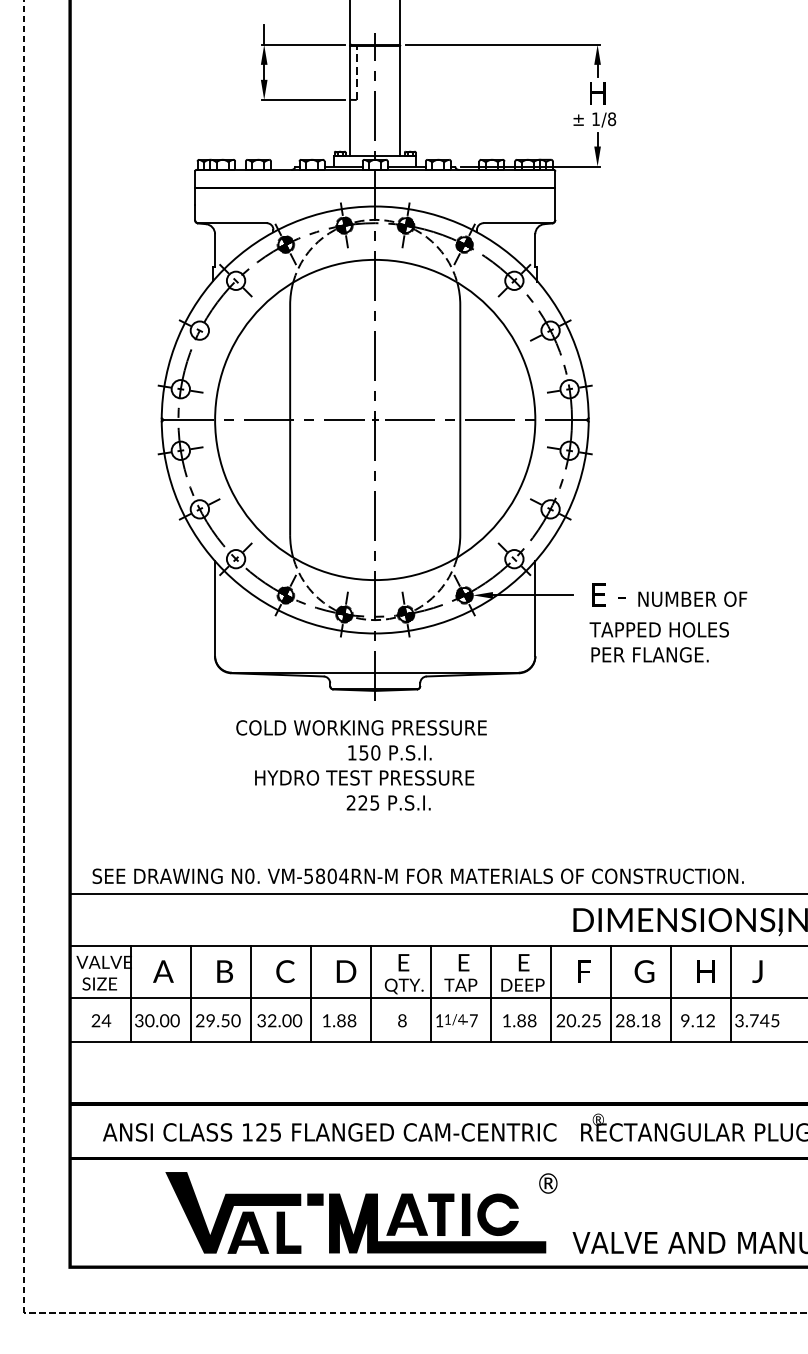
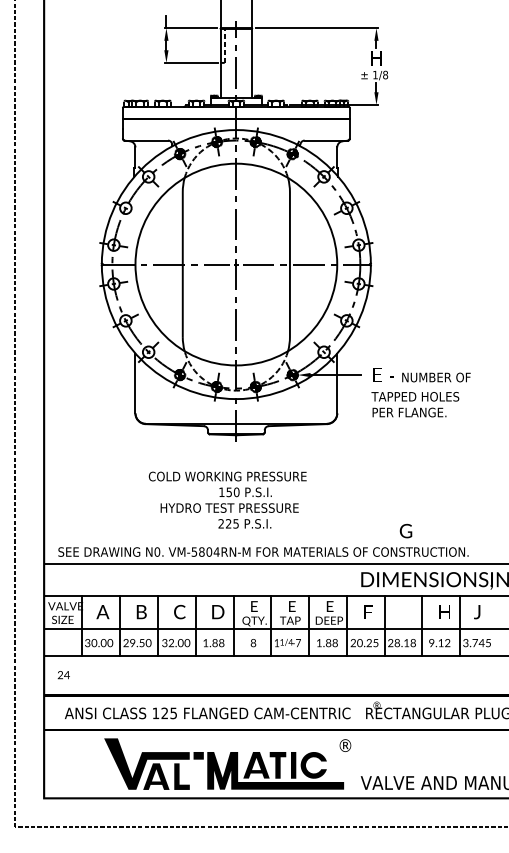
text: (361, 764) -> (227, 499), moved
text: (643, 970) -> (405, 530), moved
text: (100, 1021) -> (63, 675), moved

